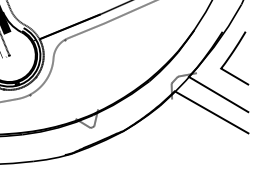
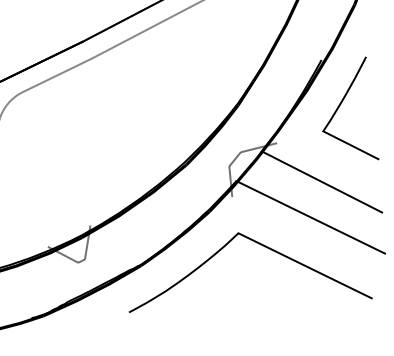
curve: (184, 125) -> (259, 246), added

